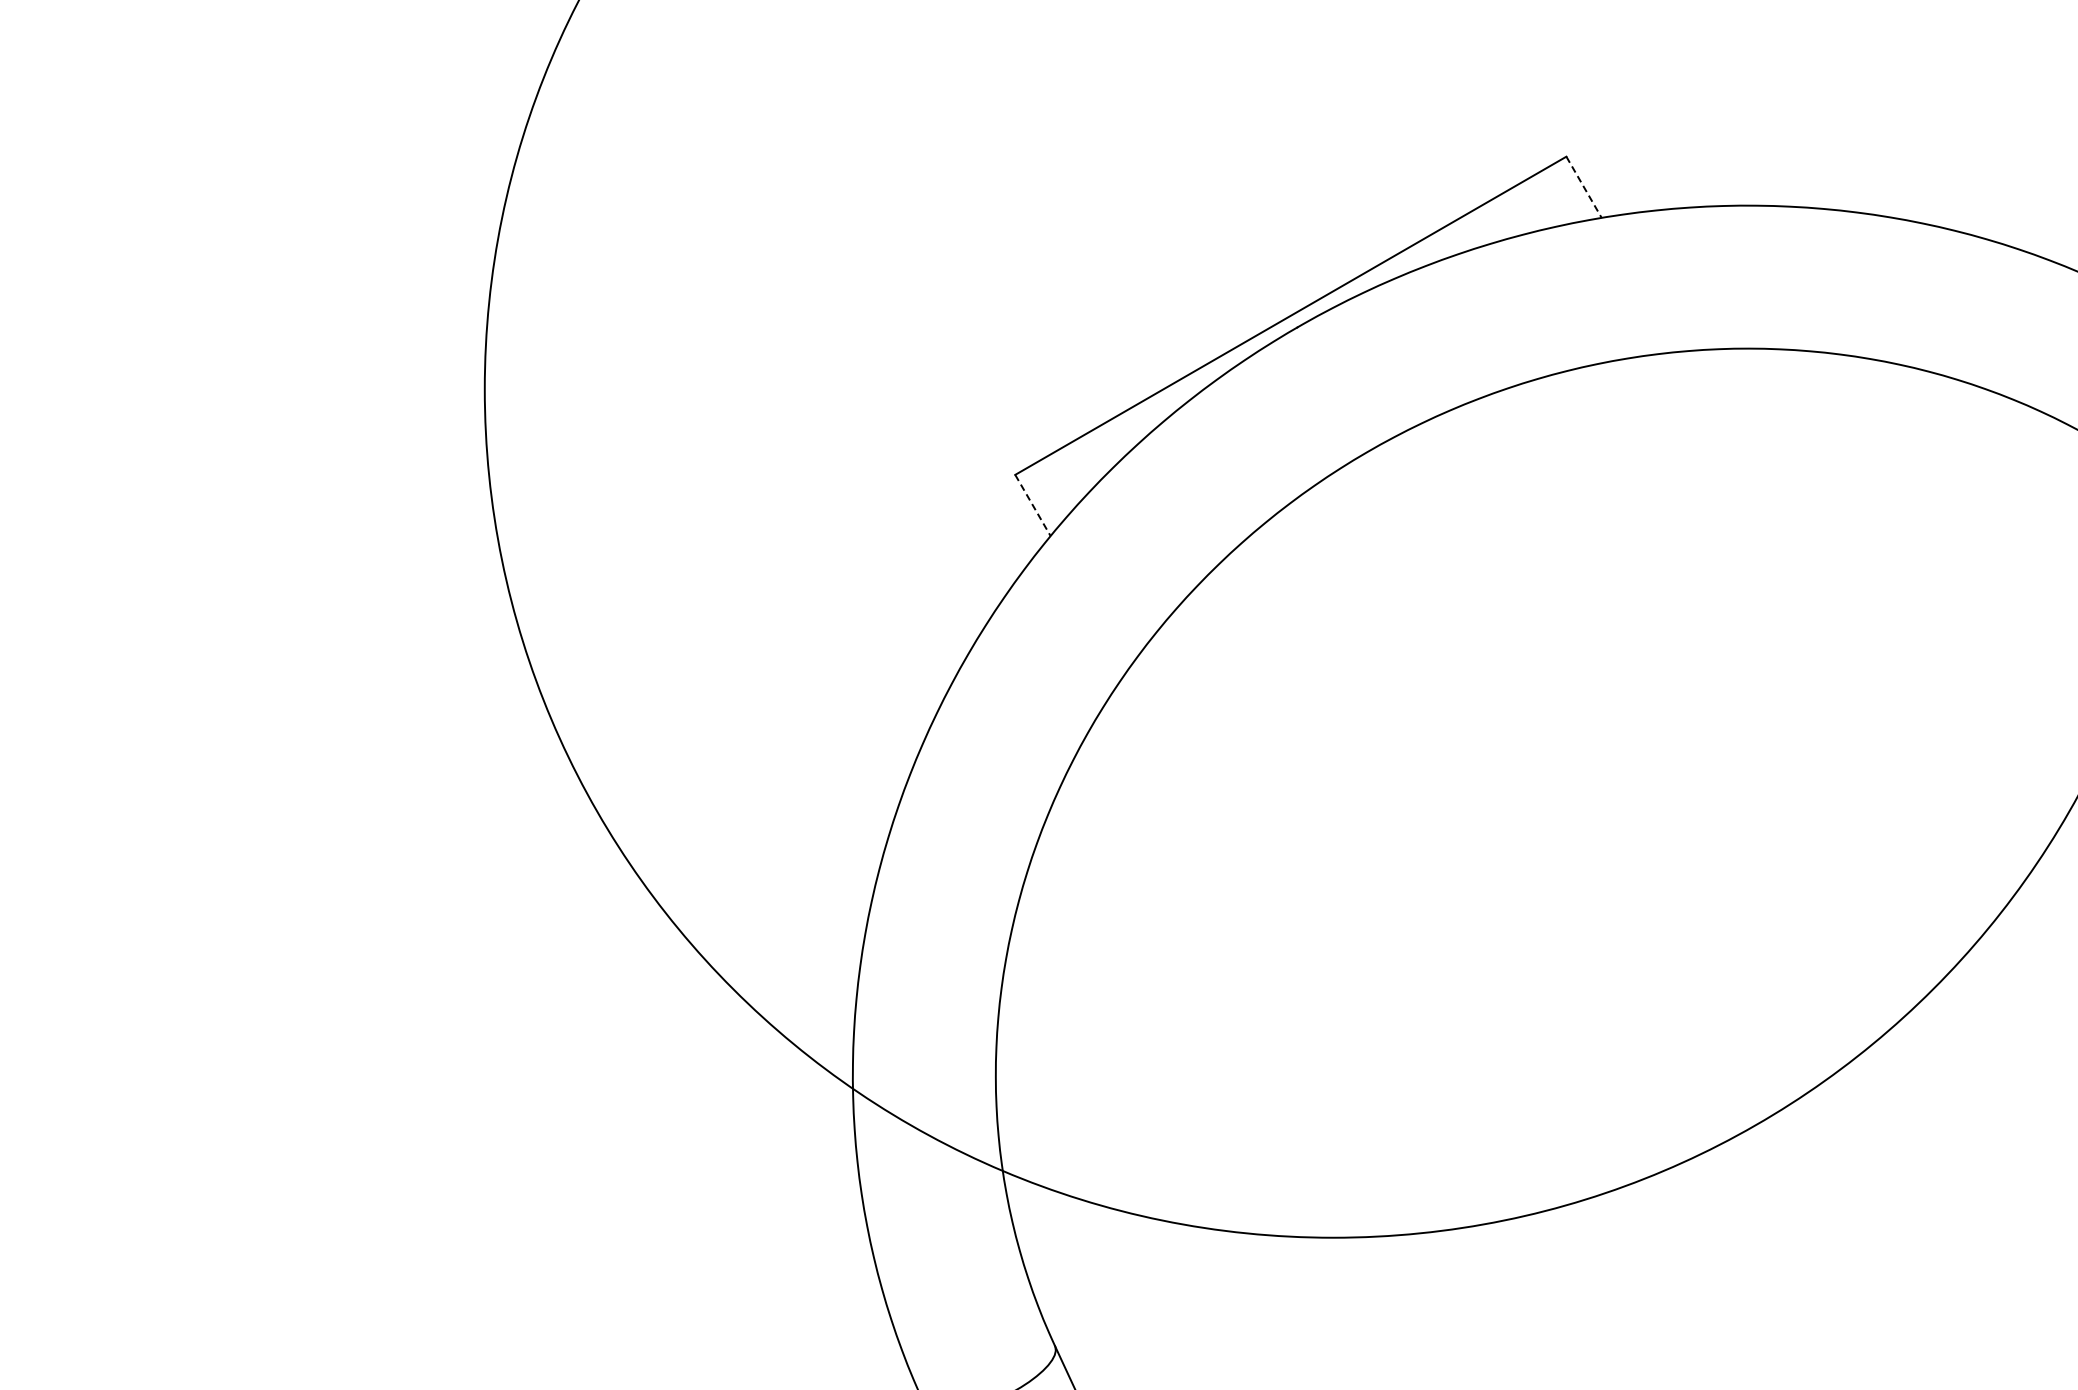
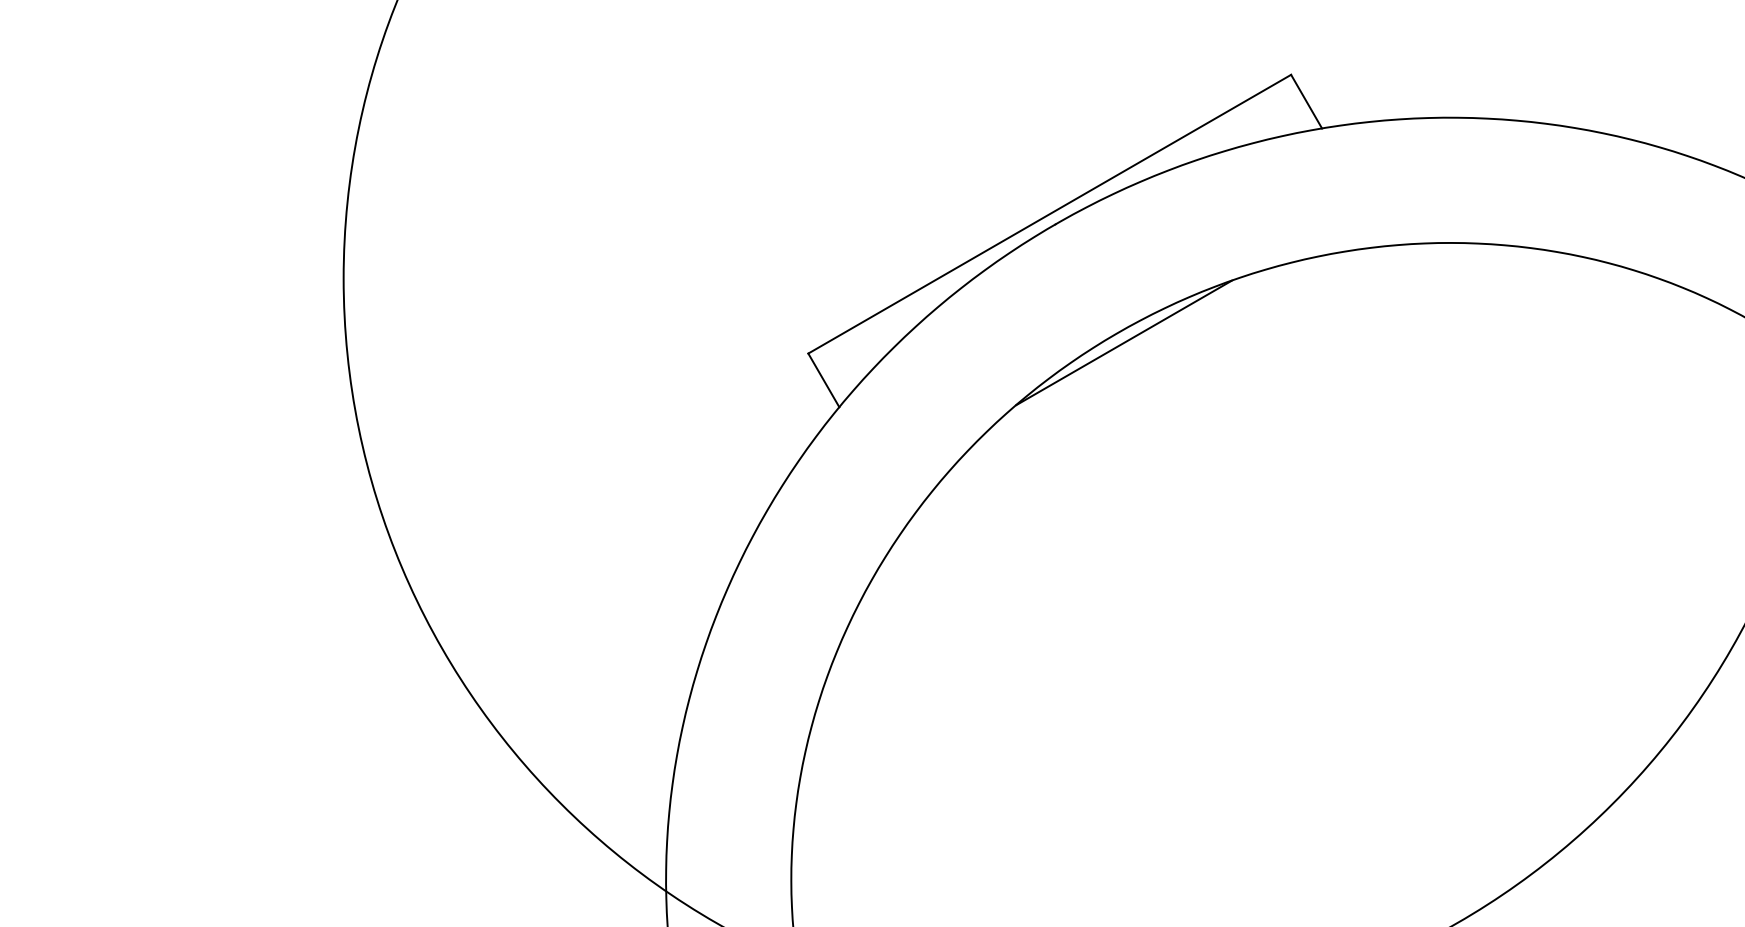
line: (1584, 187) -> (1306, 101), dashed -> solid
line: (1375, 462) -> (1123, 342), added
line: (1033, 505) -> (824, 380), dashed -> solid

